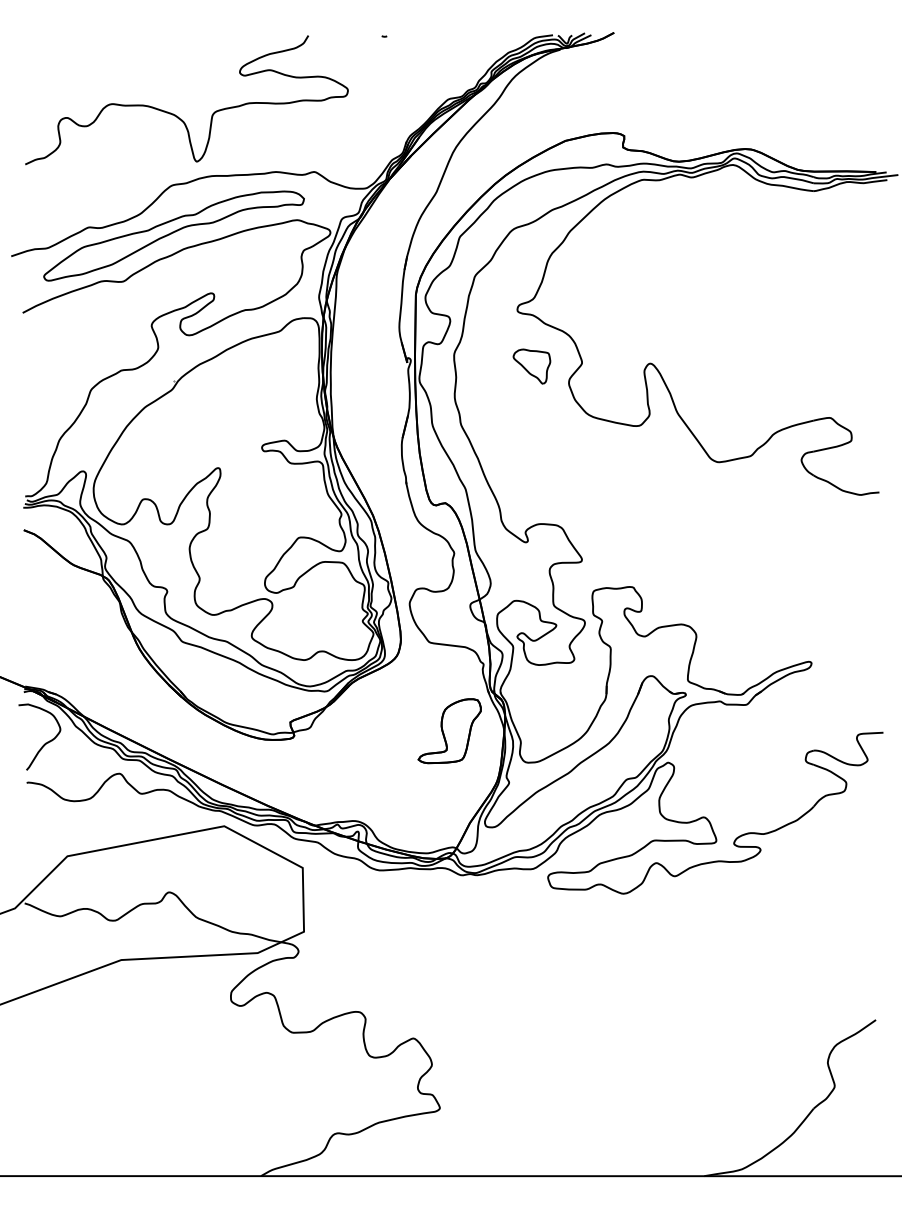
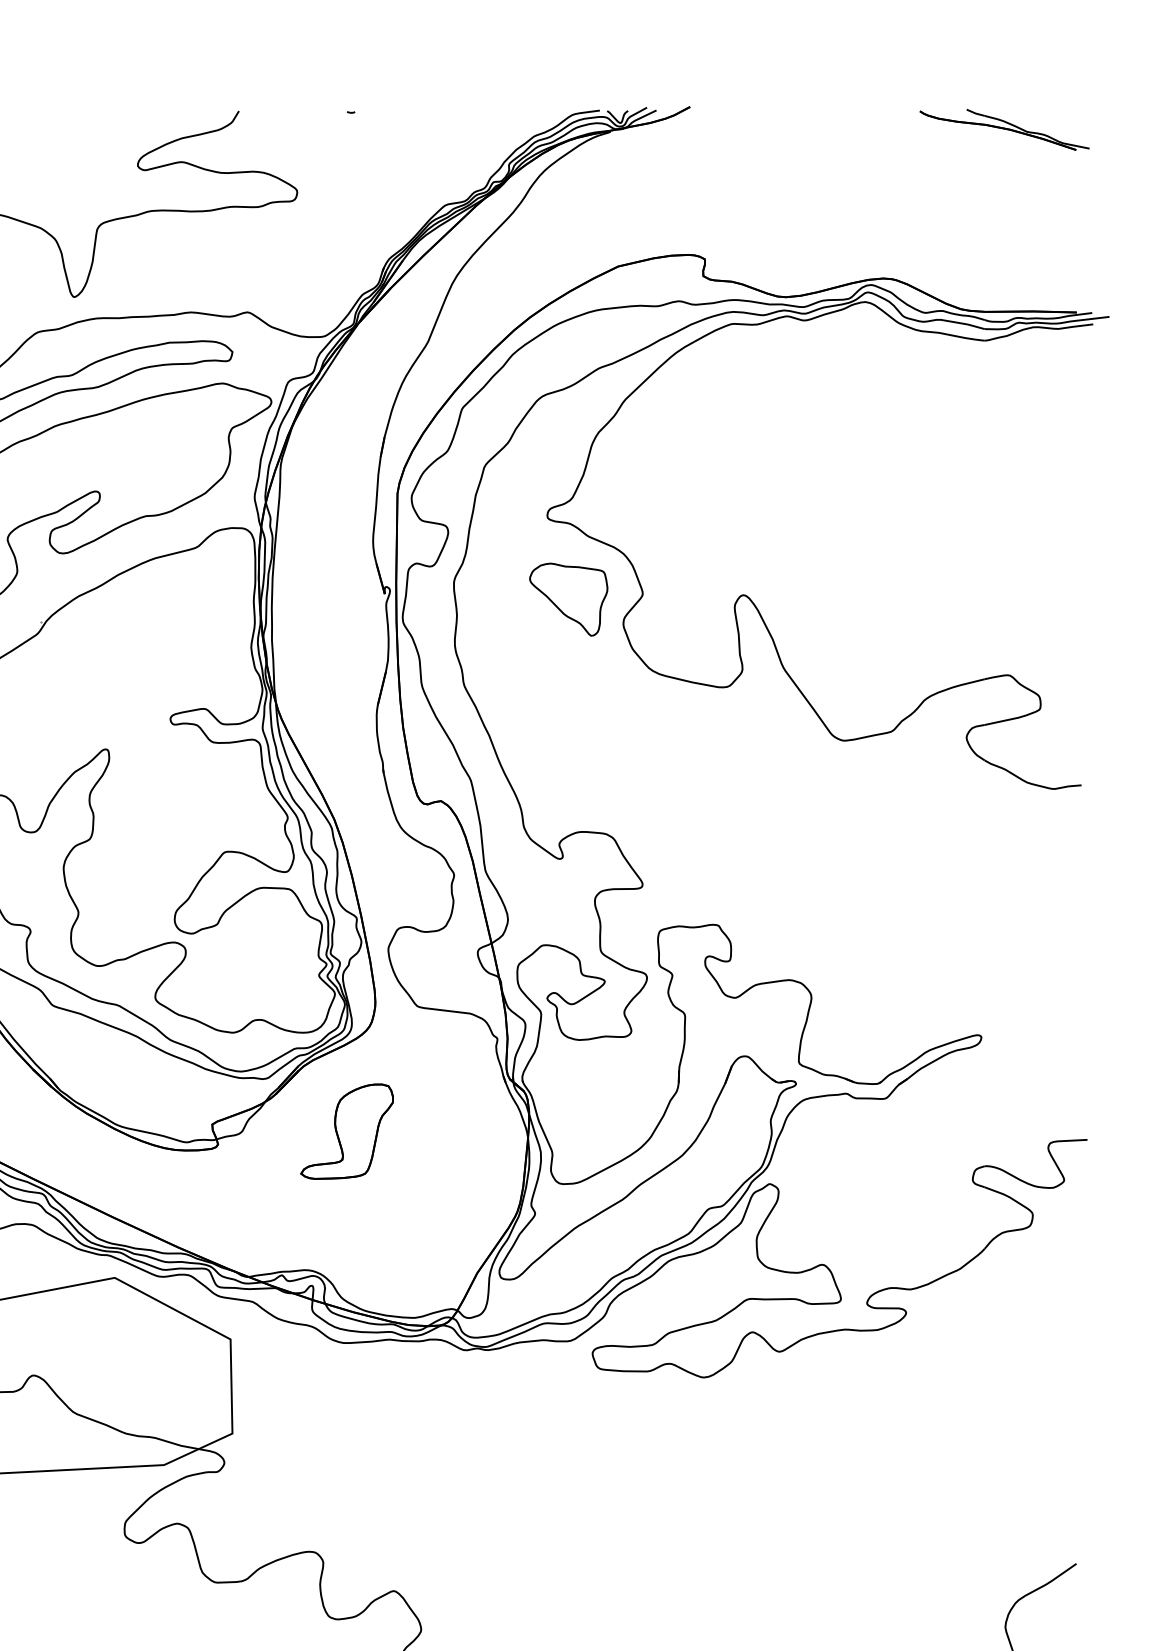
part: (826, 48) -> (1003, 130), added
part: (531, 366) -> (568, 599), size x1.43
part: (449, 731) -> (346, 1132), moved

